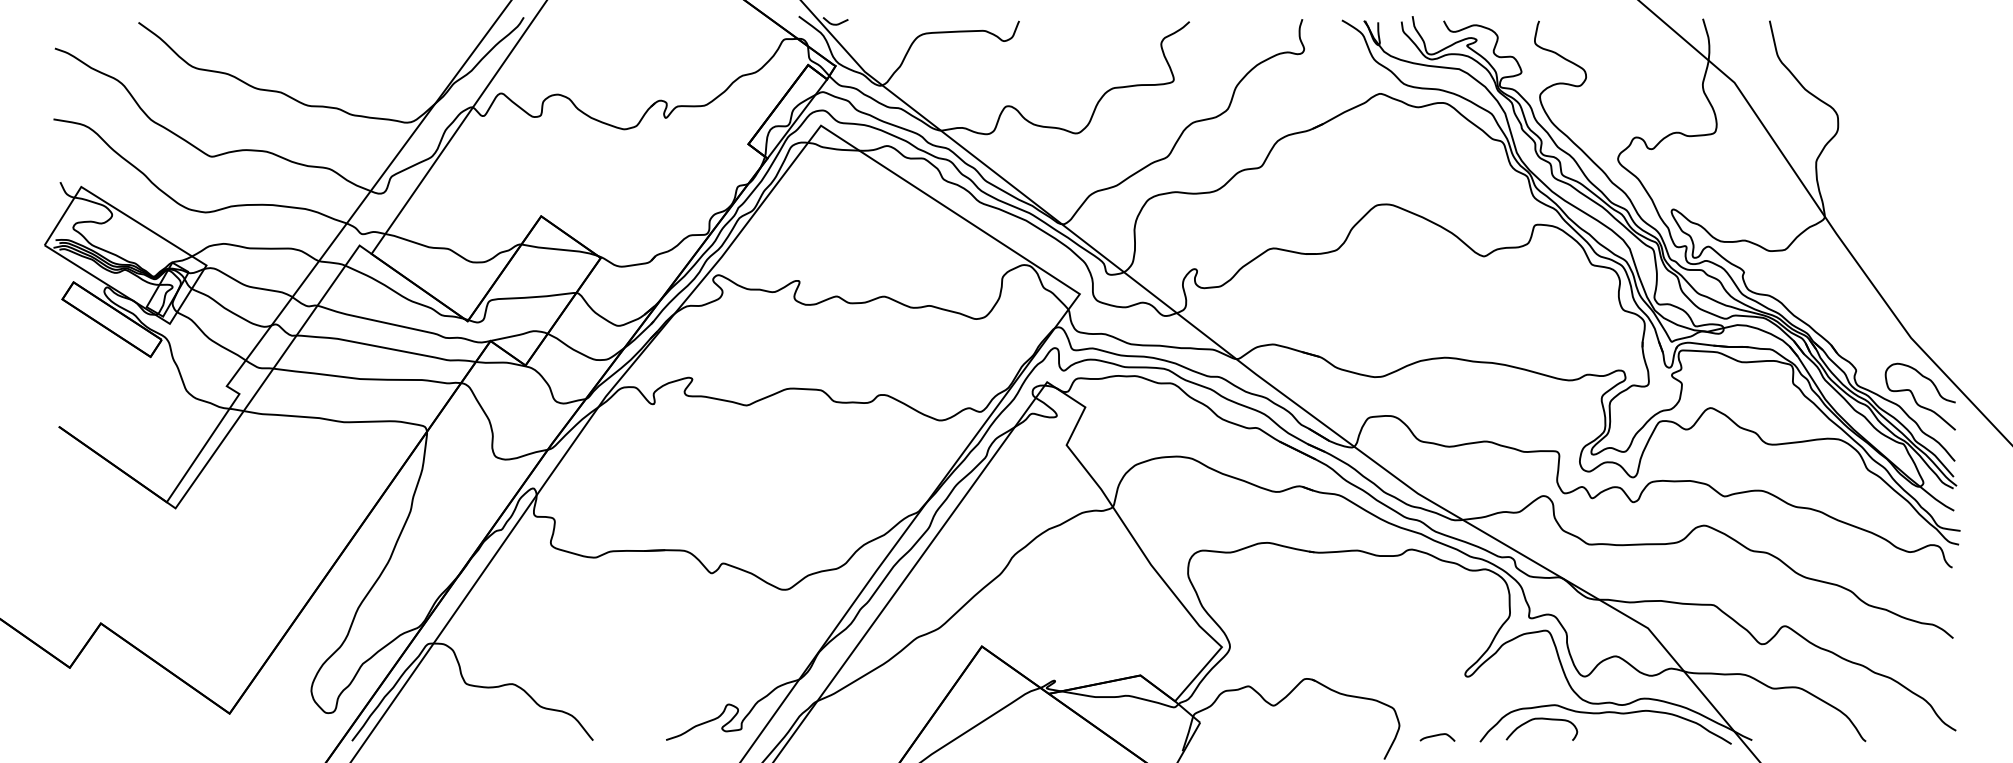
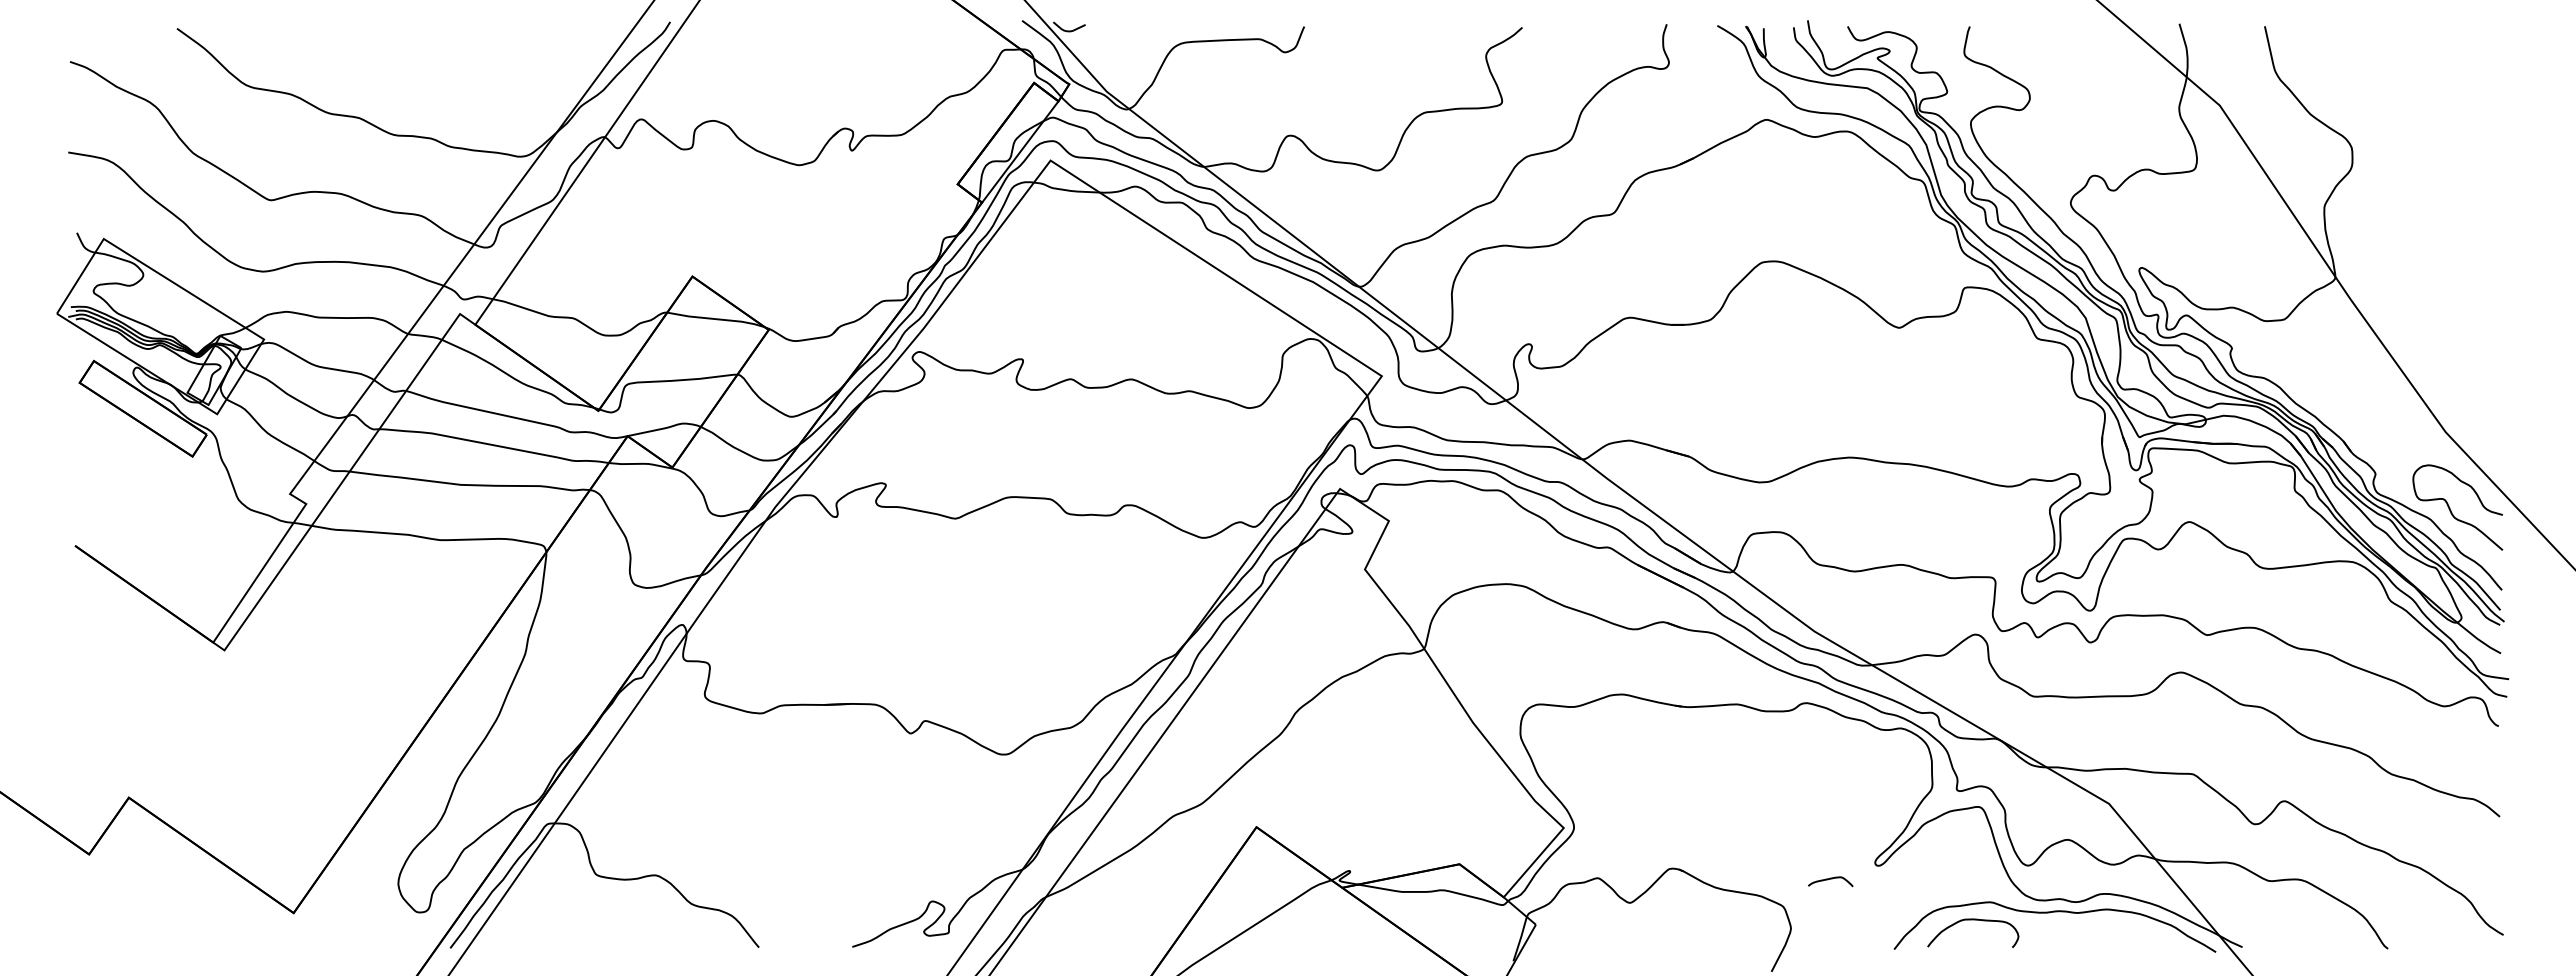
curve: (1437, 735) -> (1830, 879), moved

